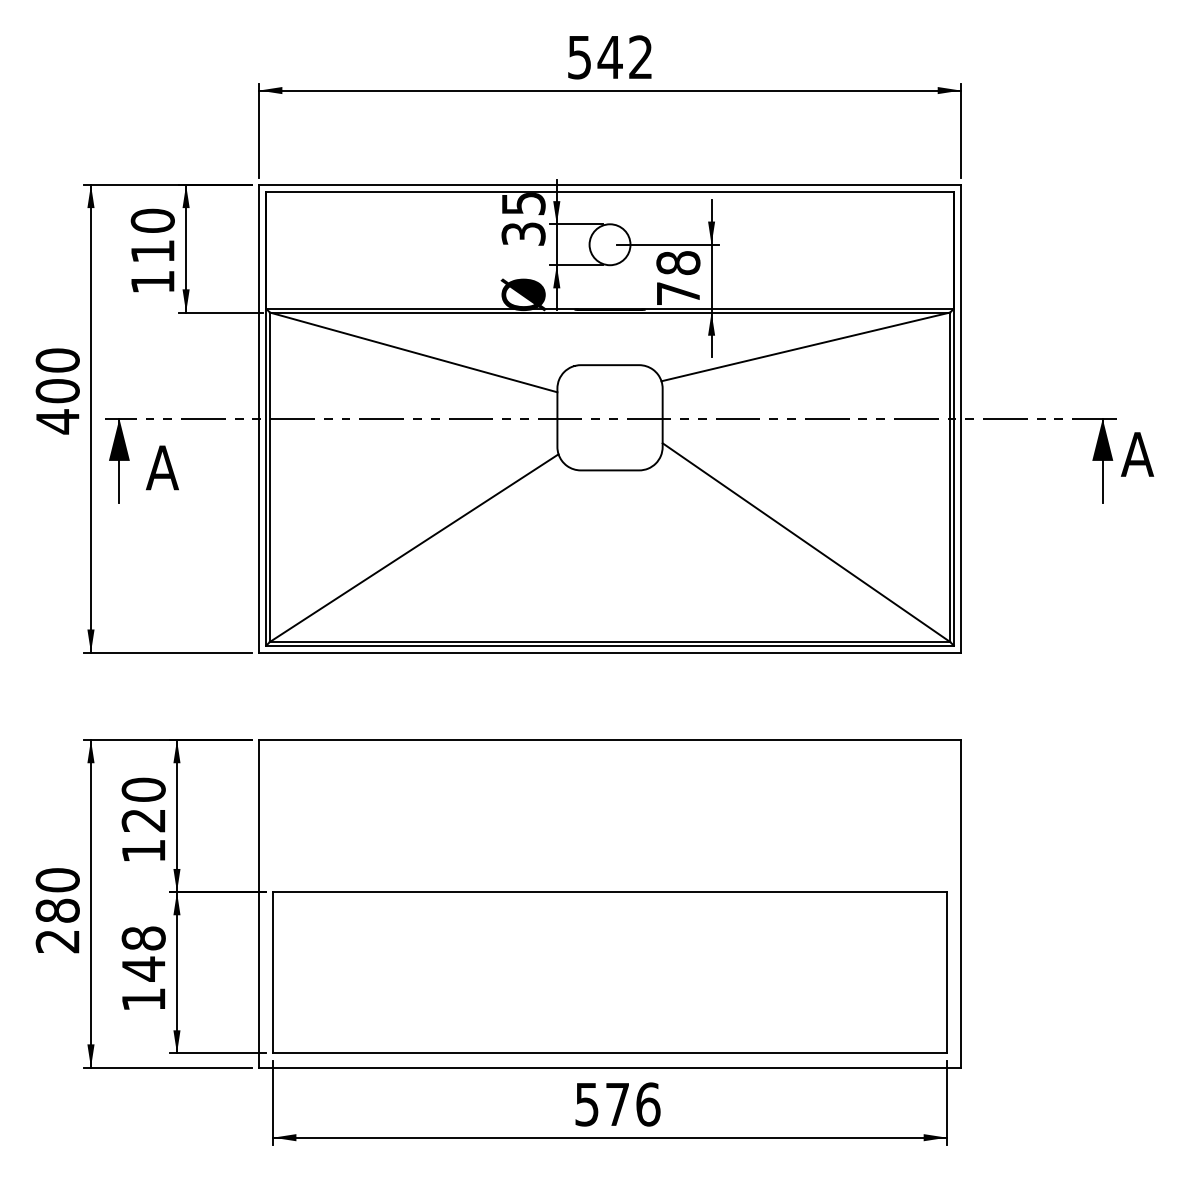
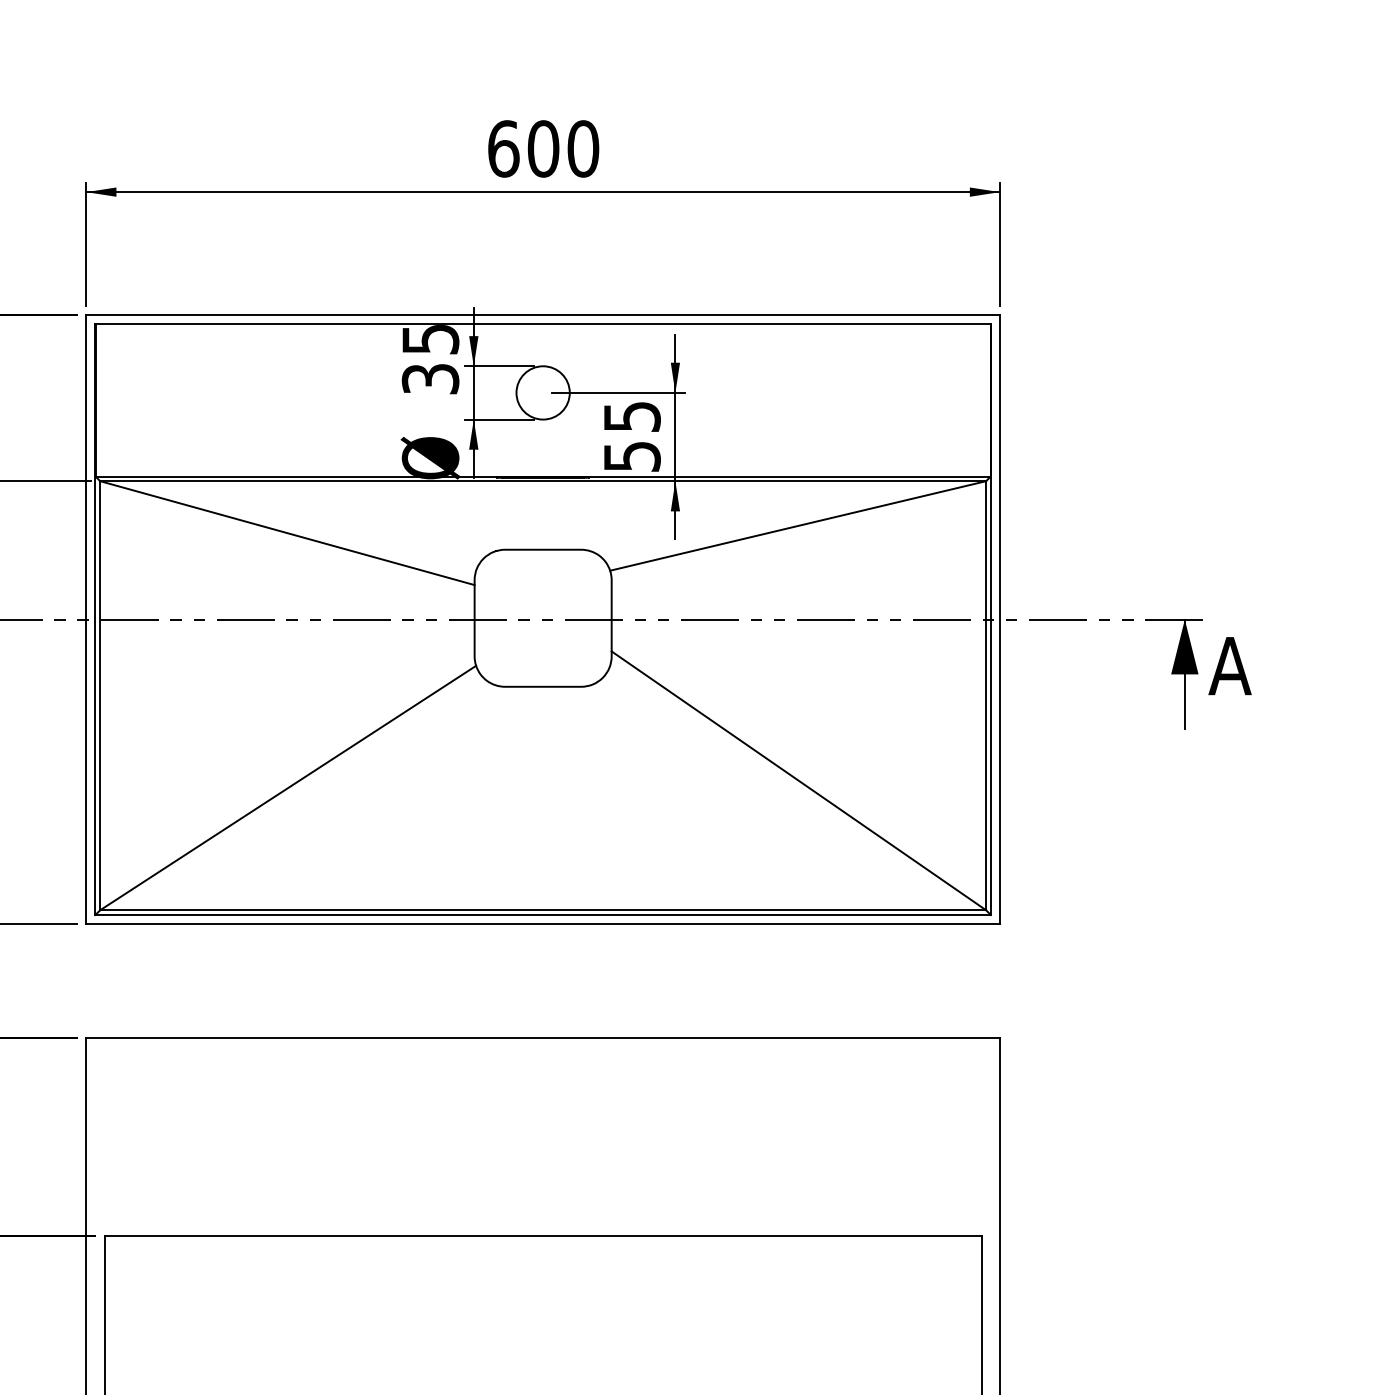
text: (610, 57) -> (543, 149), 542 -> 600
text: (678, 278) -> (632, 436), 78 -> 55

